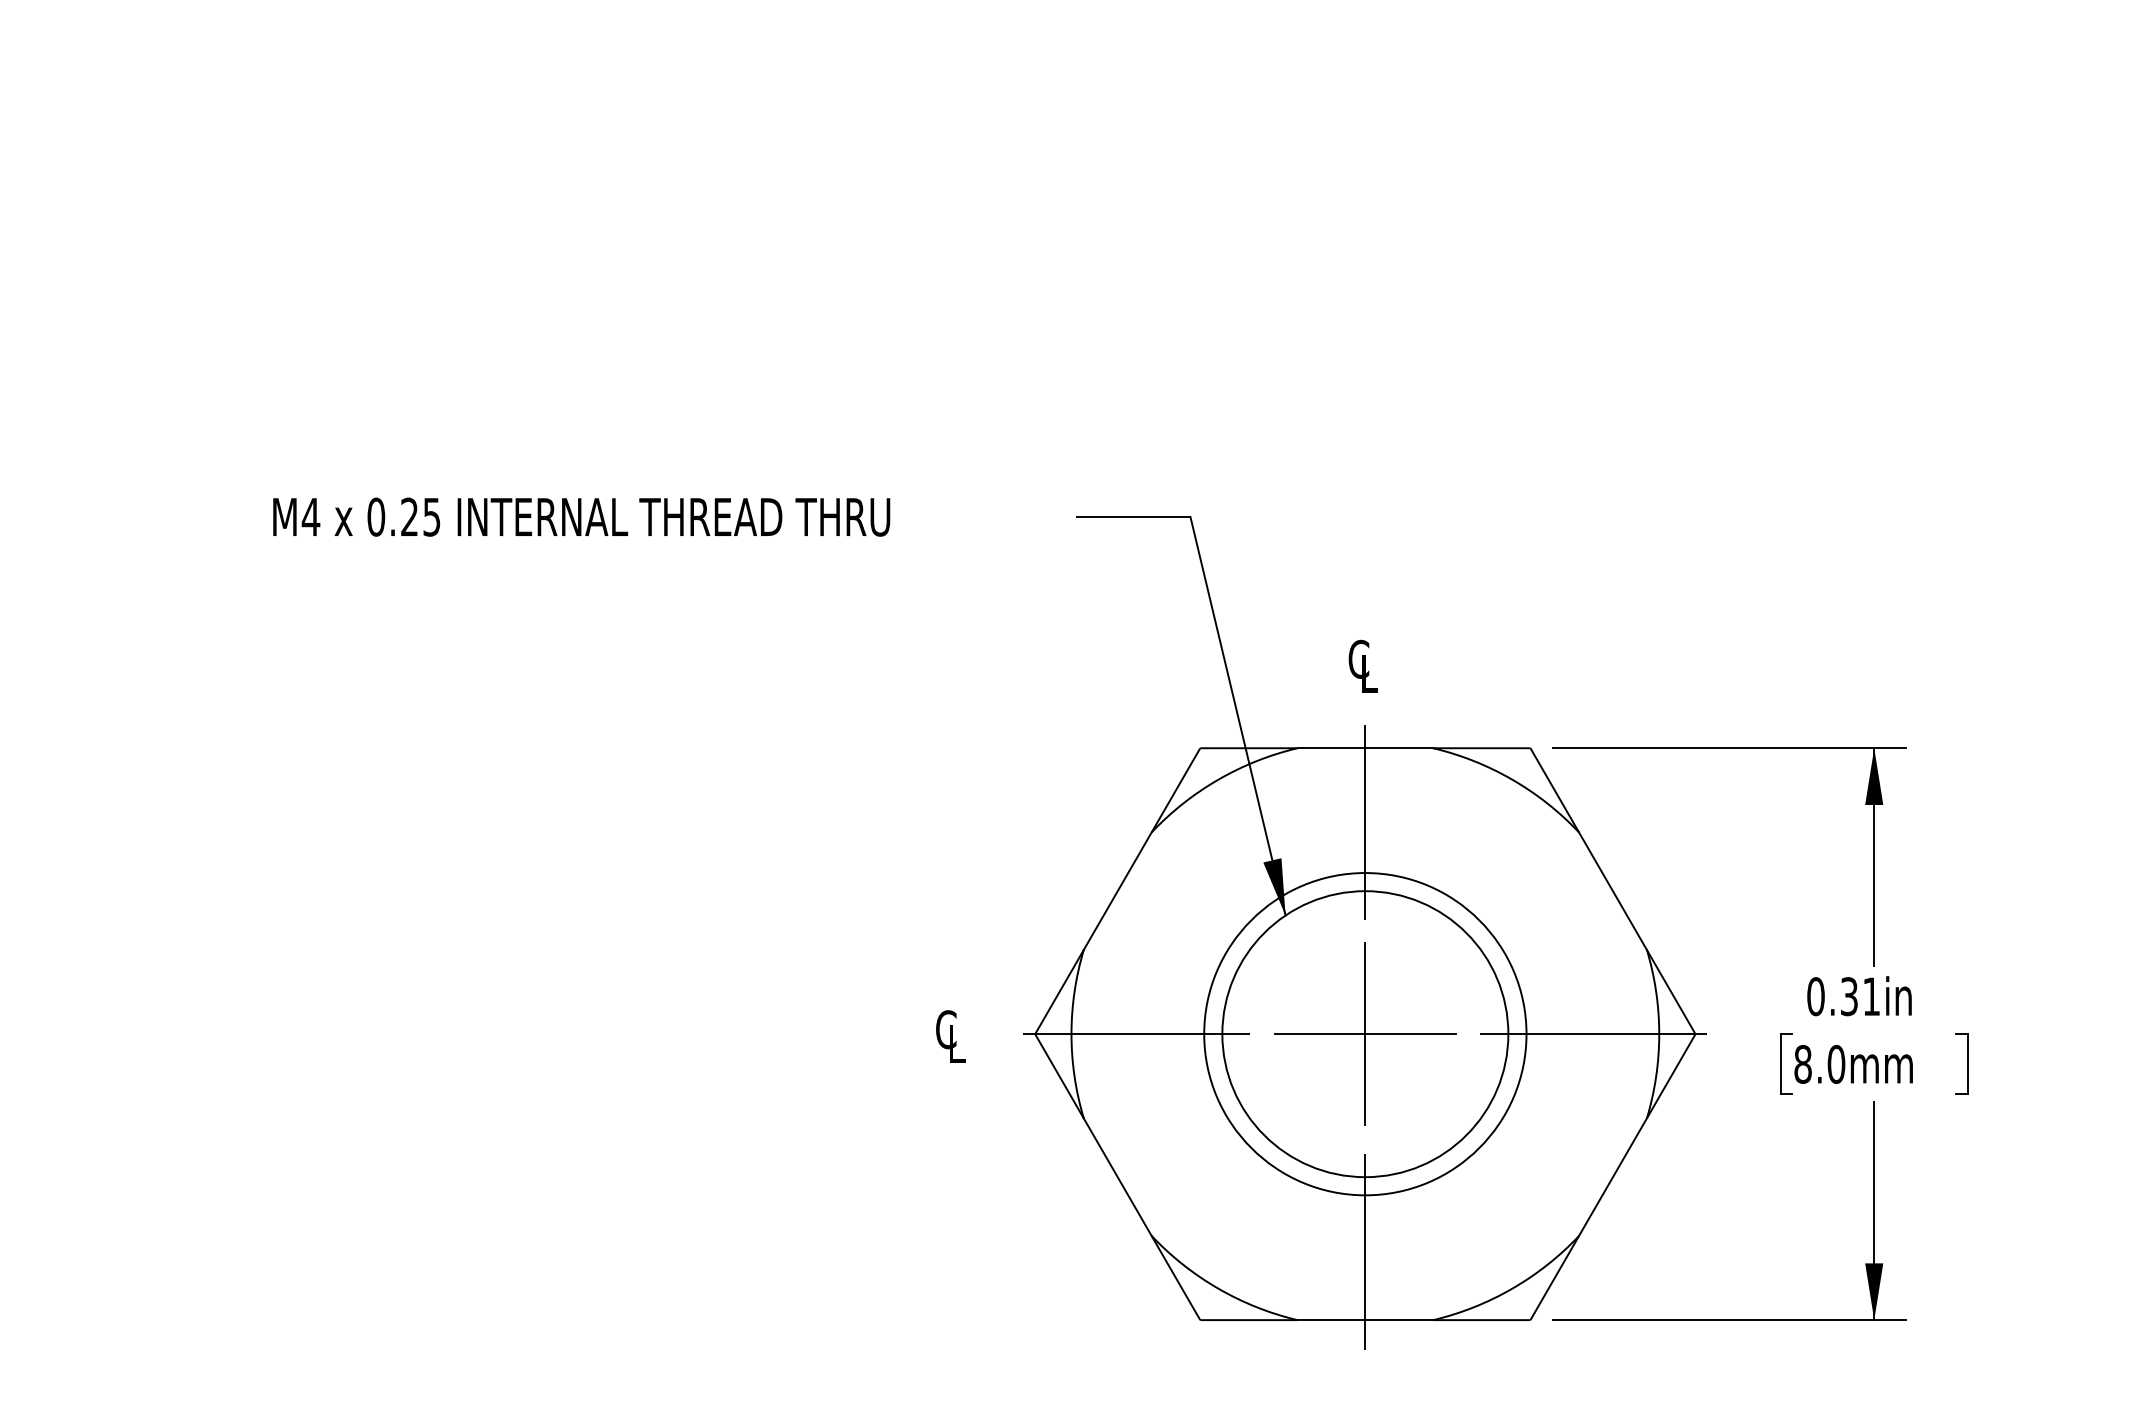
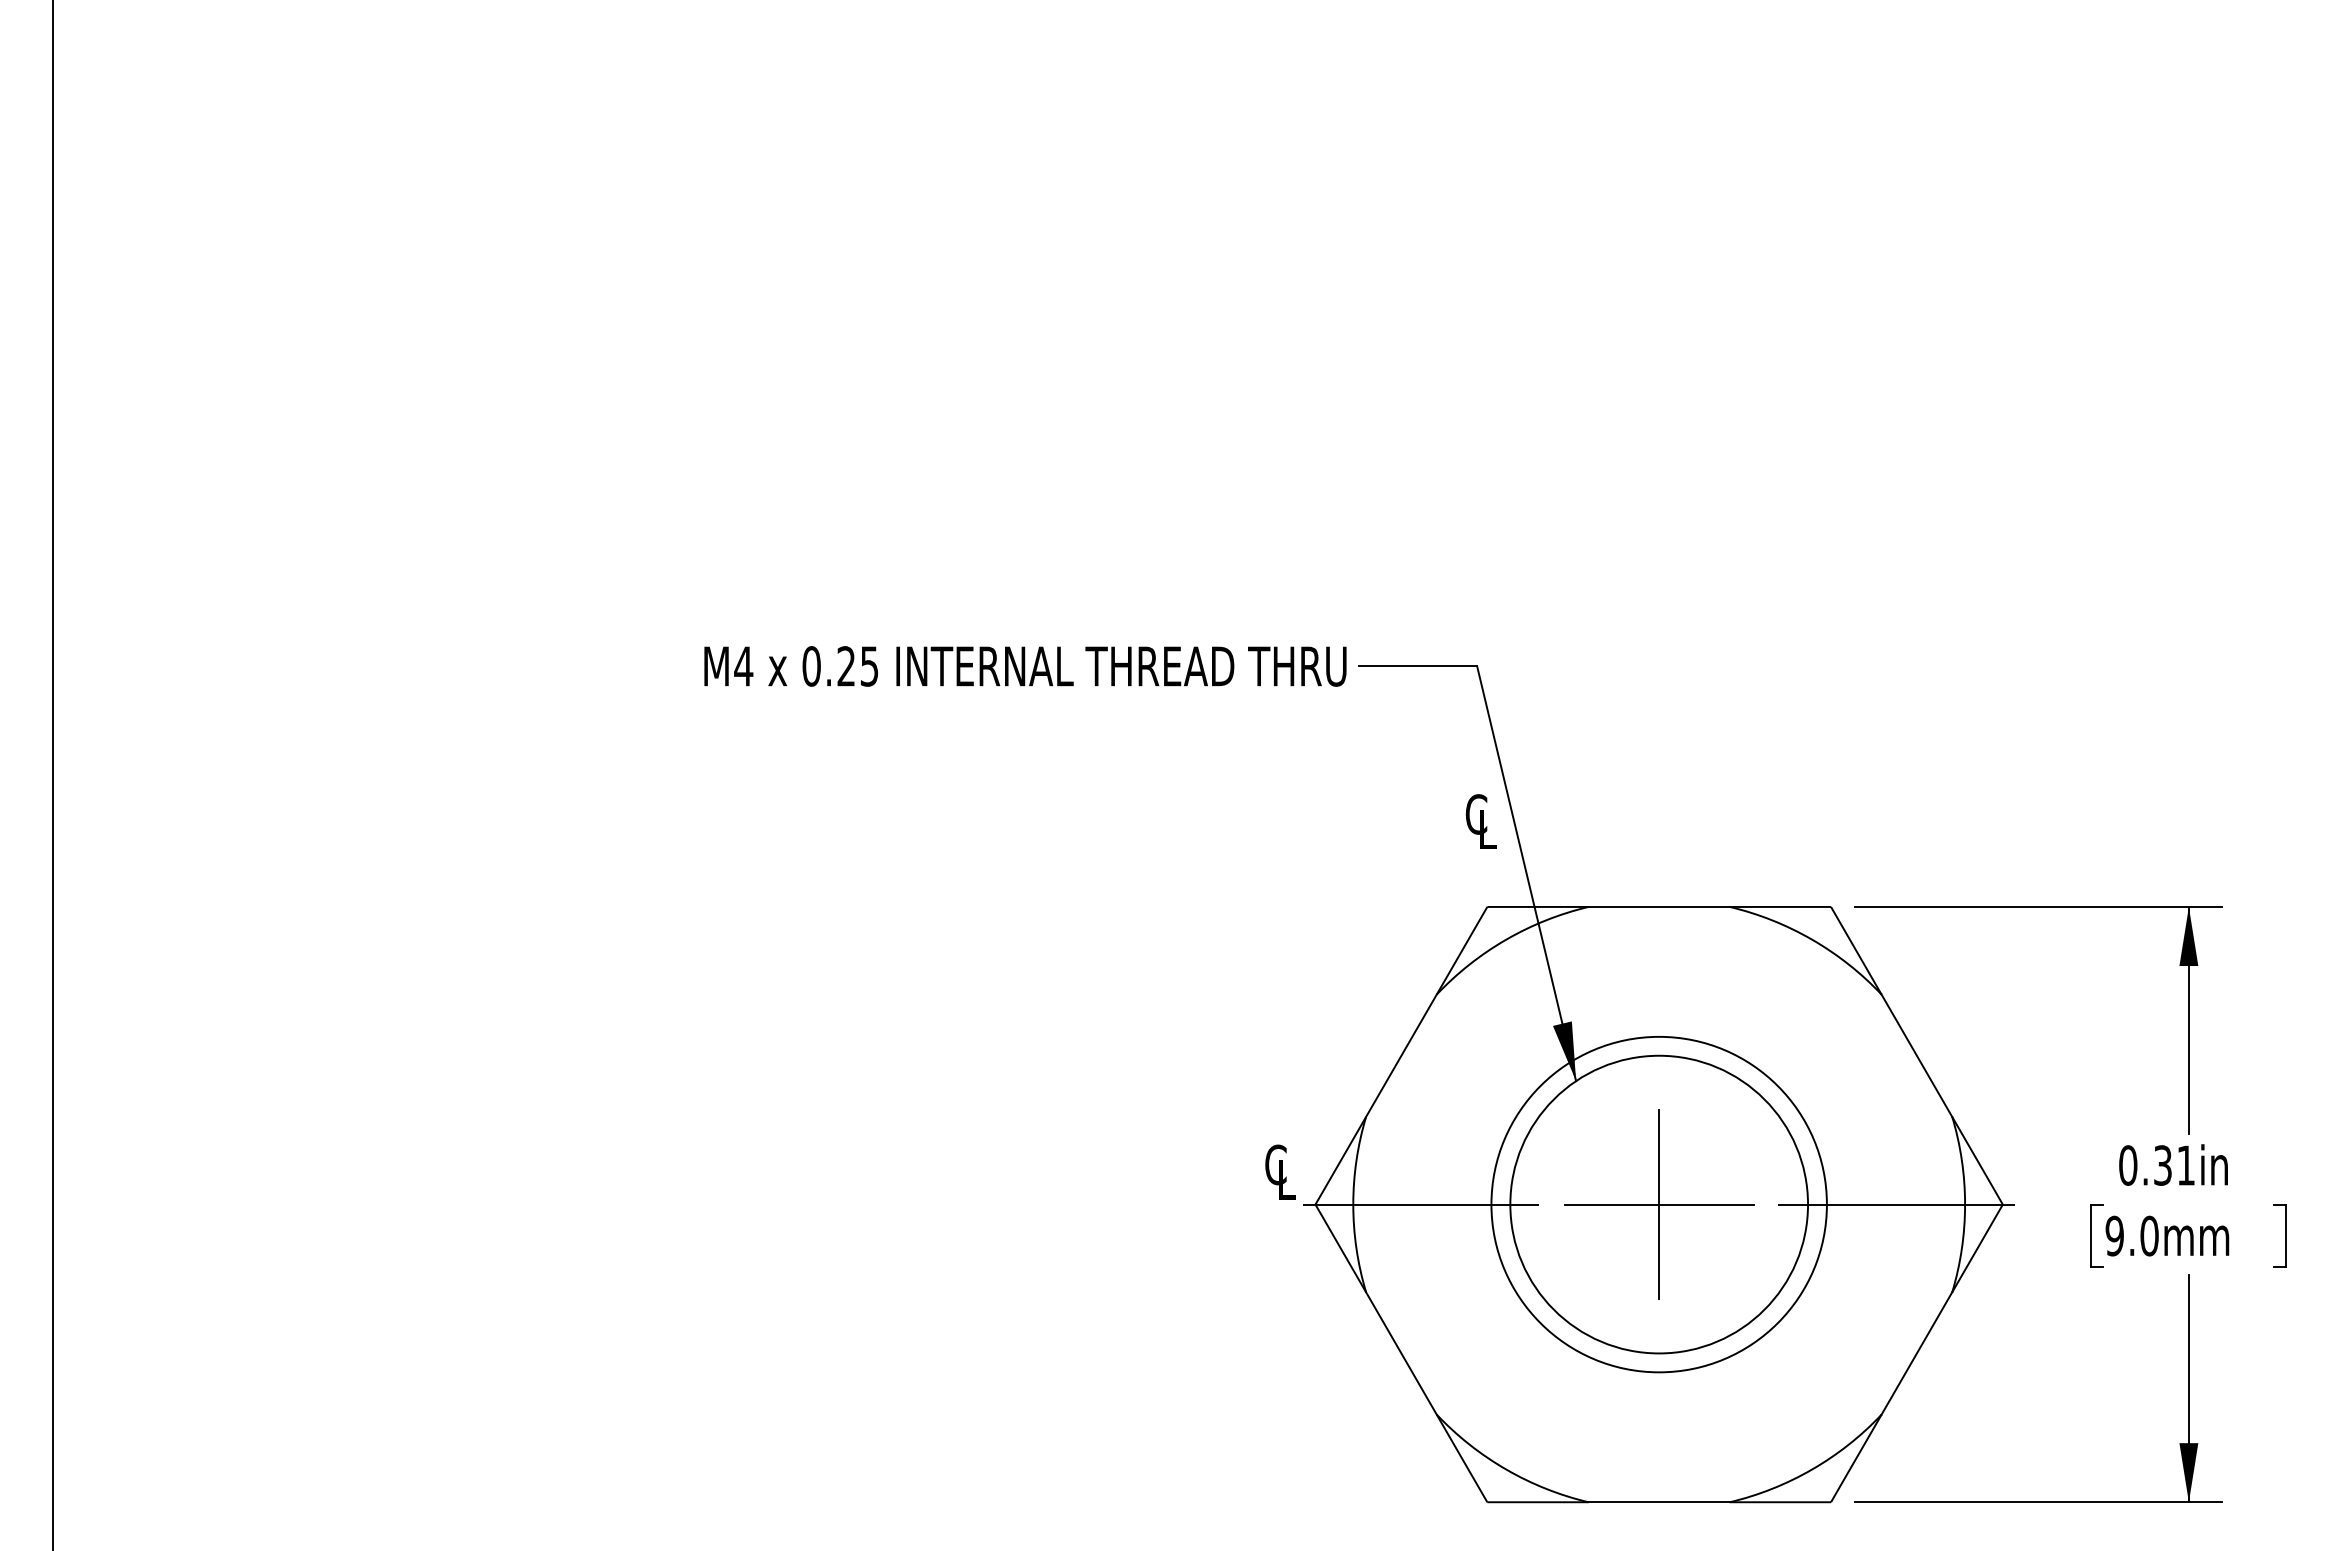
text: (581, 517) -> (1025, 666), moved
text: (1362, 666) -> (1480, 821), moved
line: (1365, 821) -> (1659, 983), removed
text: (950, 1036) -> (1280, 1171), moved
text: (1802, 1063) -> (2114, 1235), 8.0mm -> 9.0mm
line: (1365, 1251) -> (1659, 1430), removed

